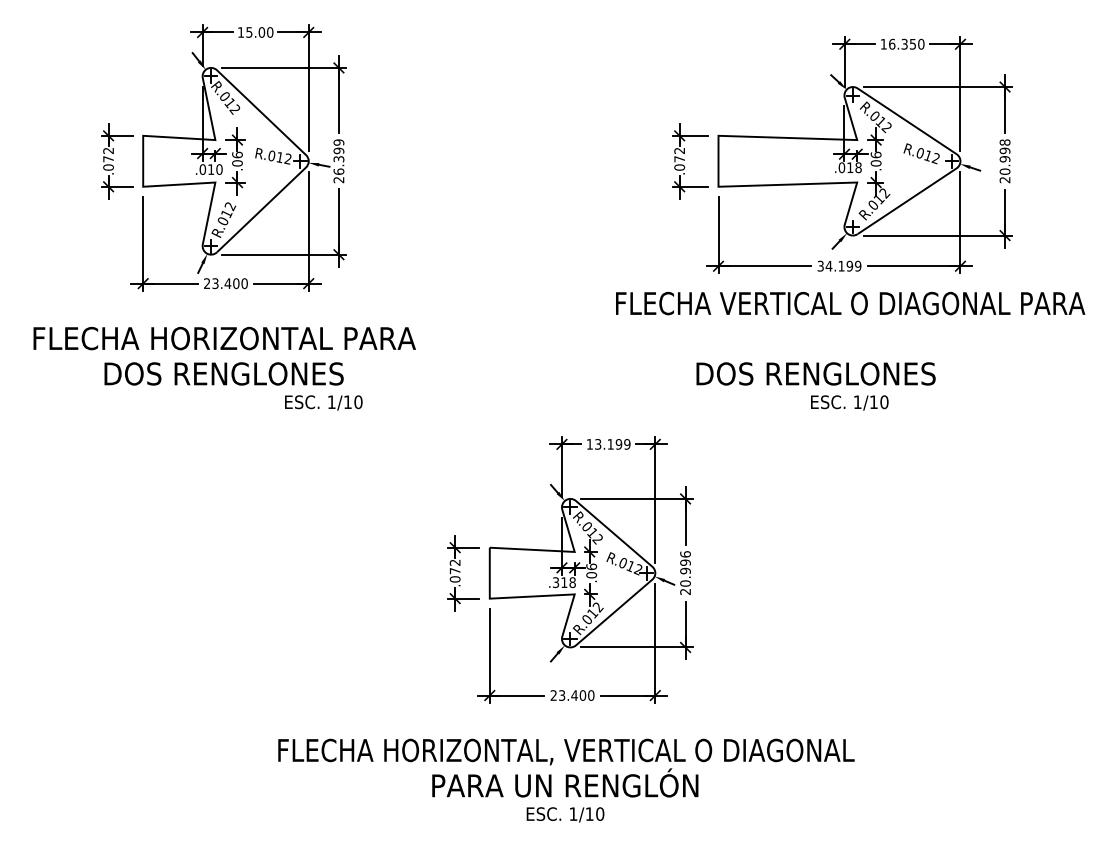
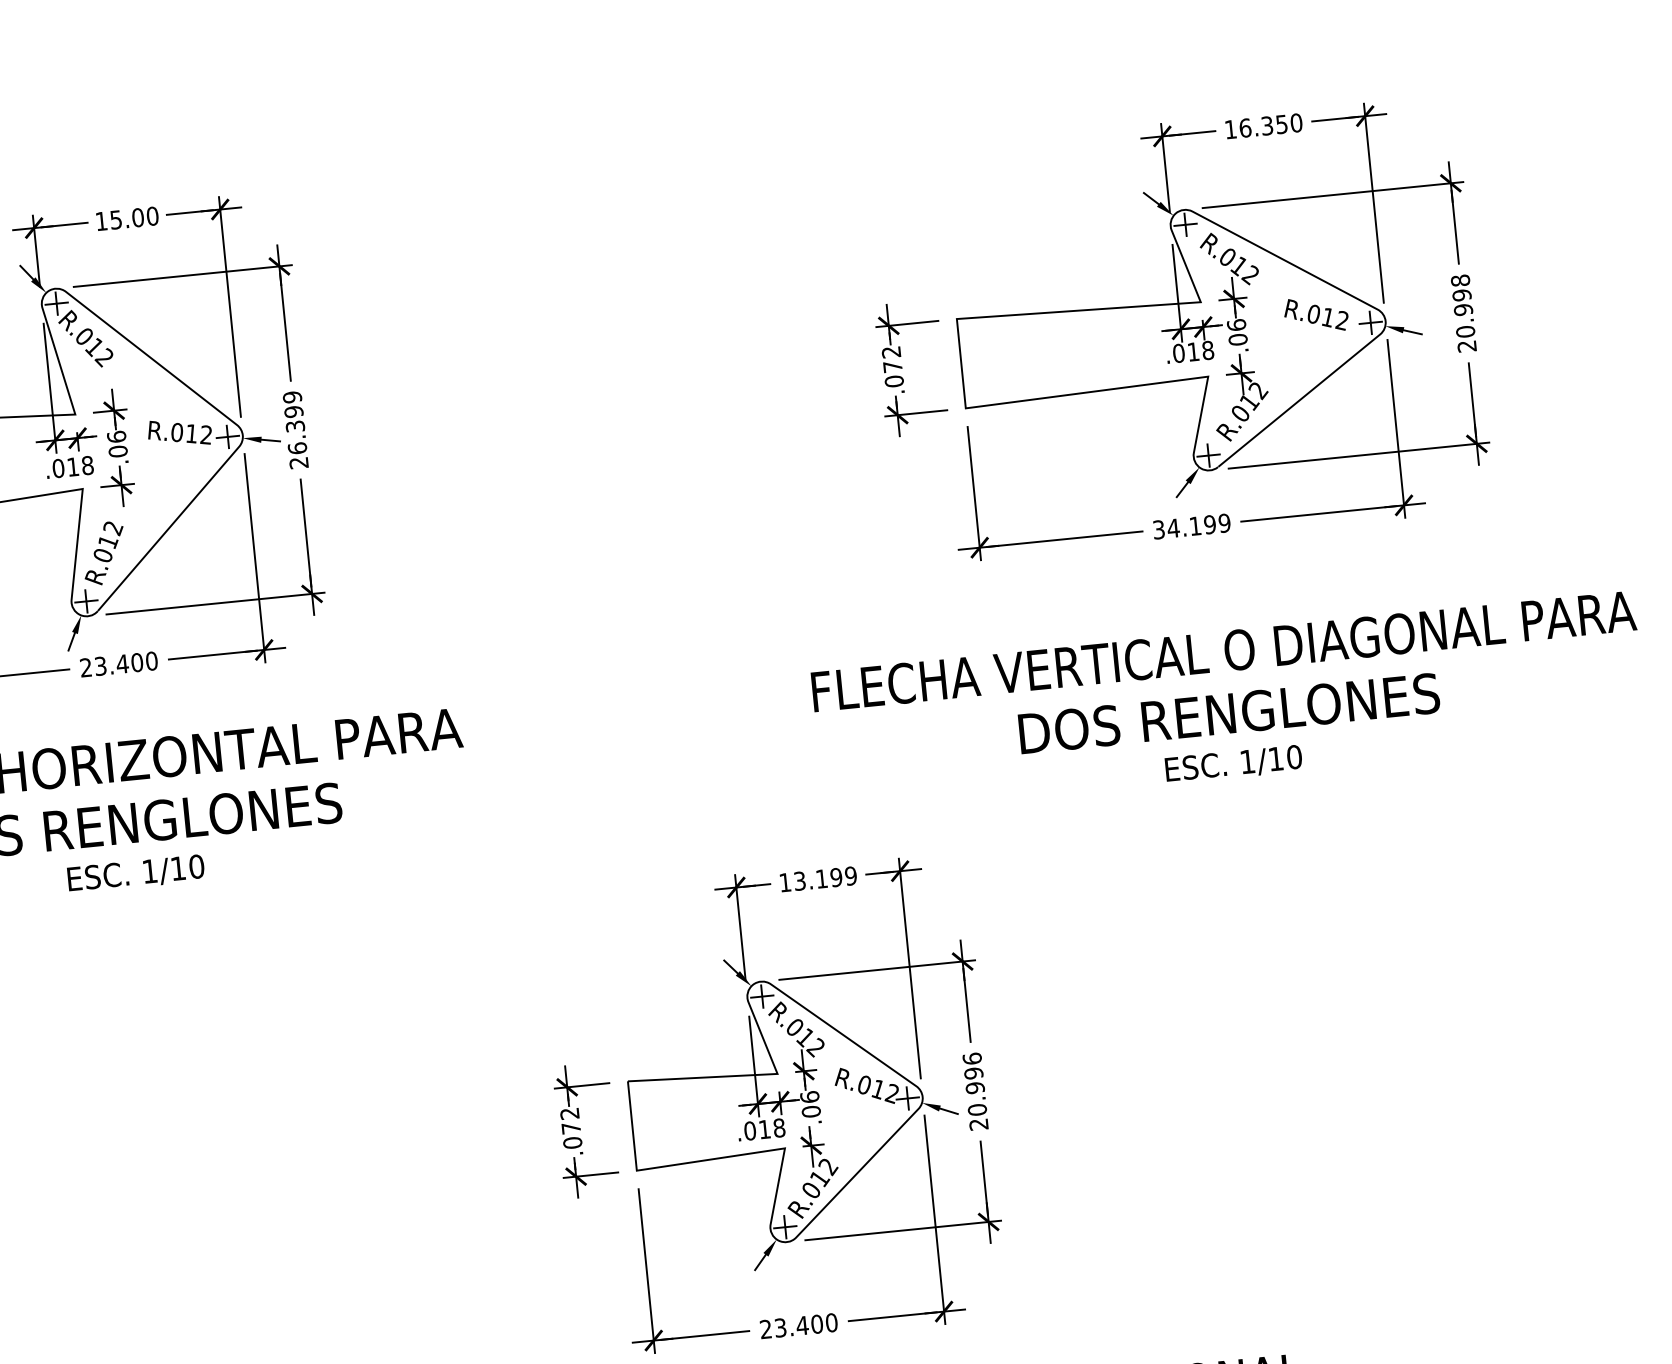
text: (219, 169) -> (87, 465), .010 -> .018
text: (850, 303) -> (1223, 651), moved
text: (815, 373) -> (1228, 712), moved
text: (323, 402) -> (135, 873), moved
text: (555, 582) -> (749, 1130), .318 -> .018

